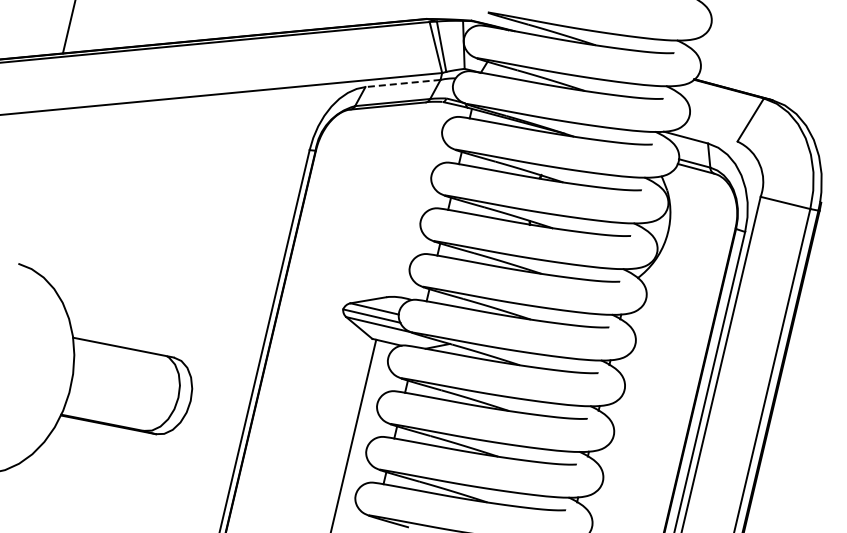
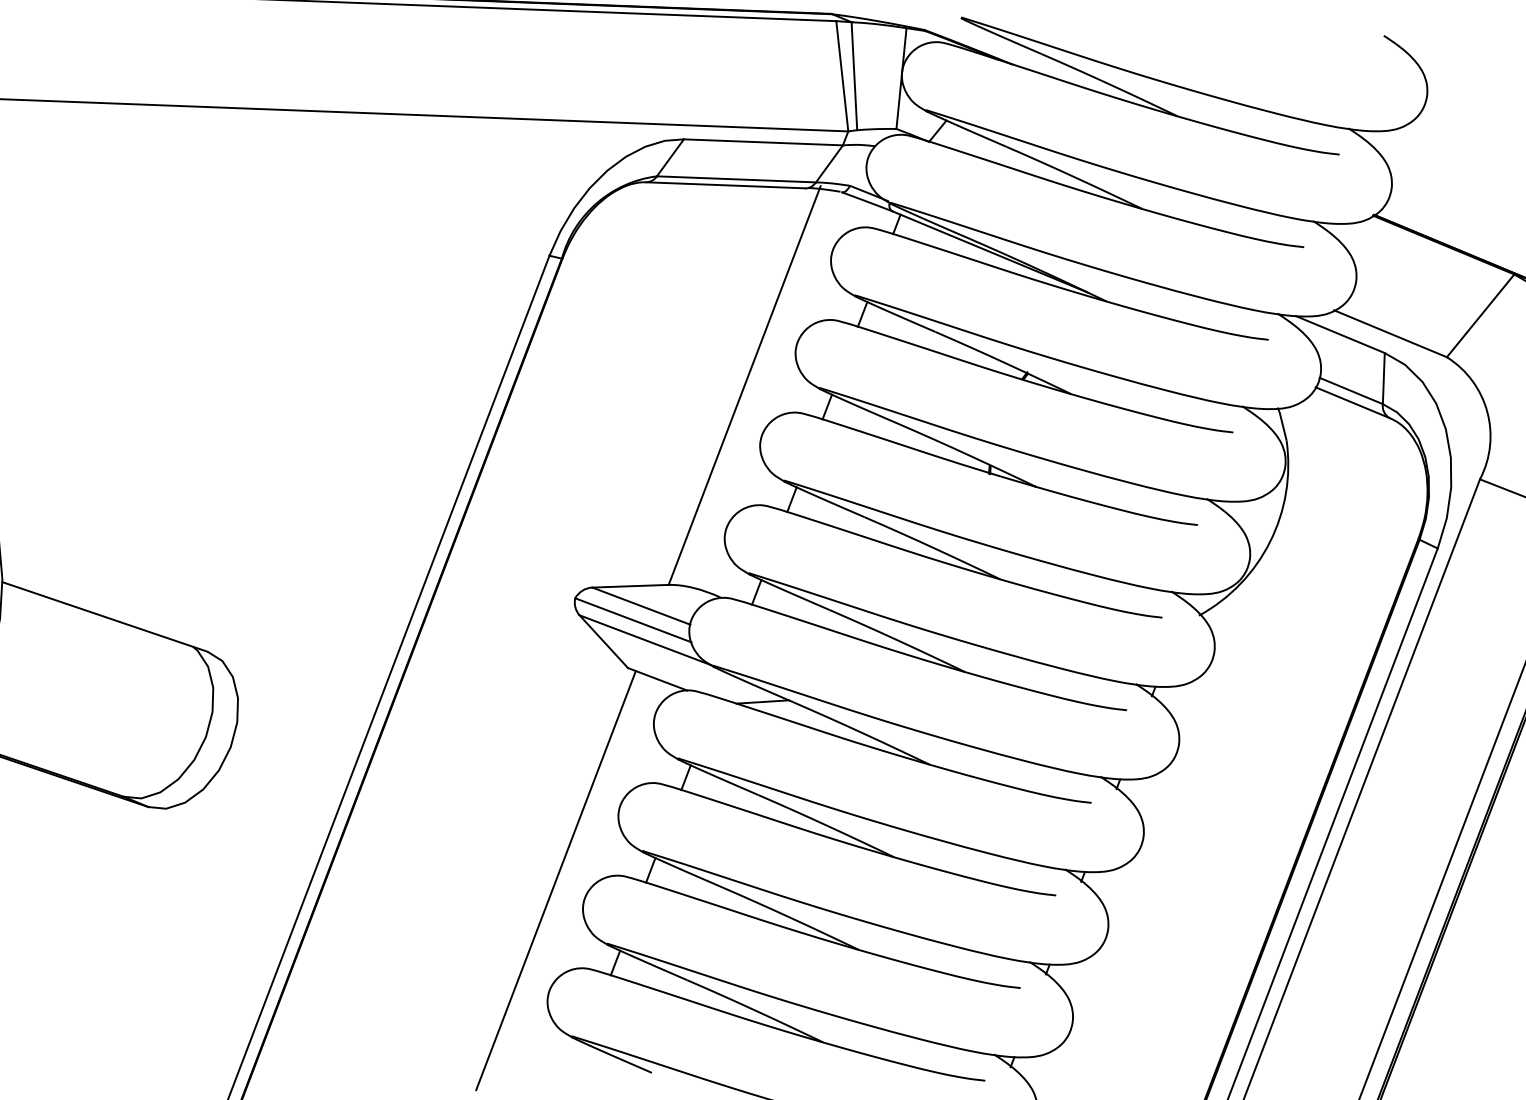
line: (403, 83) -> (764, 142), dashed -> solid
line: (709, 133) -> (1390, 332), added
line: (409, 198) -> (744, 384), added

